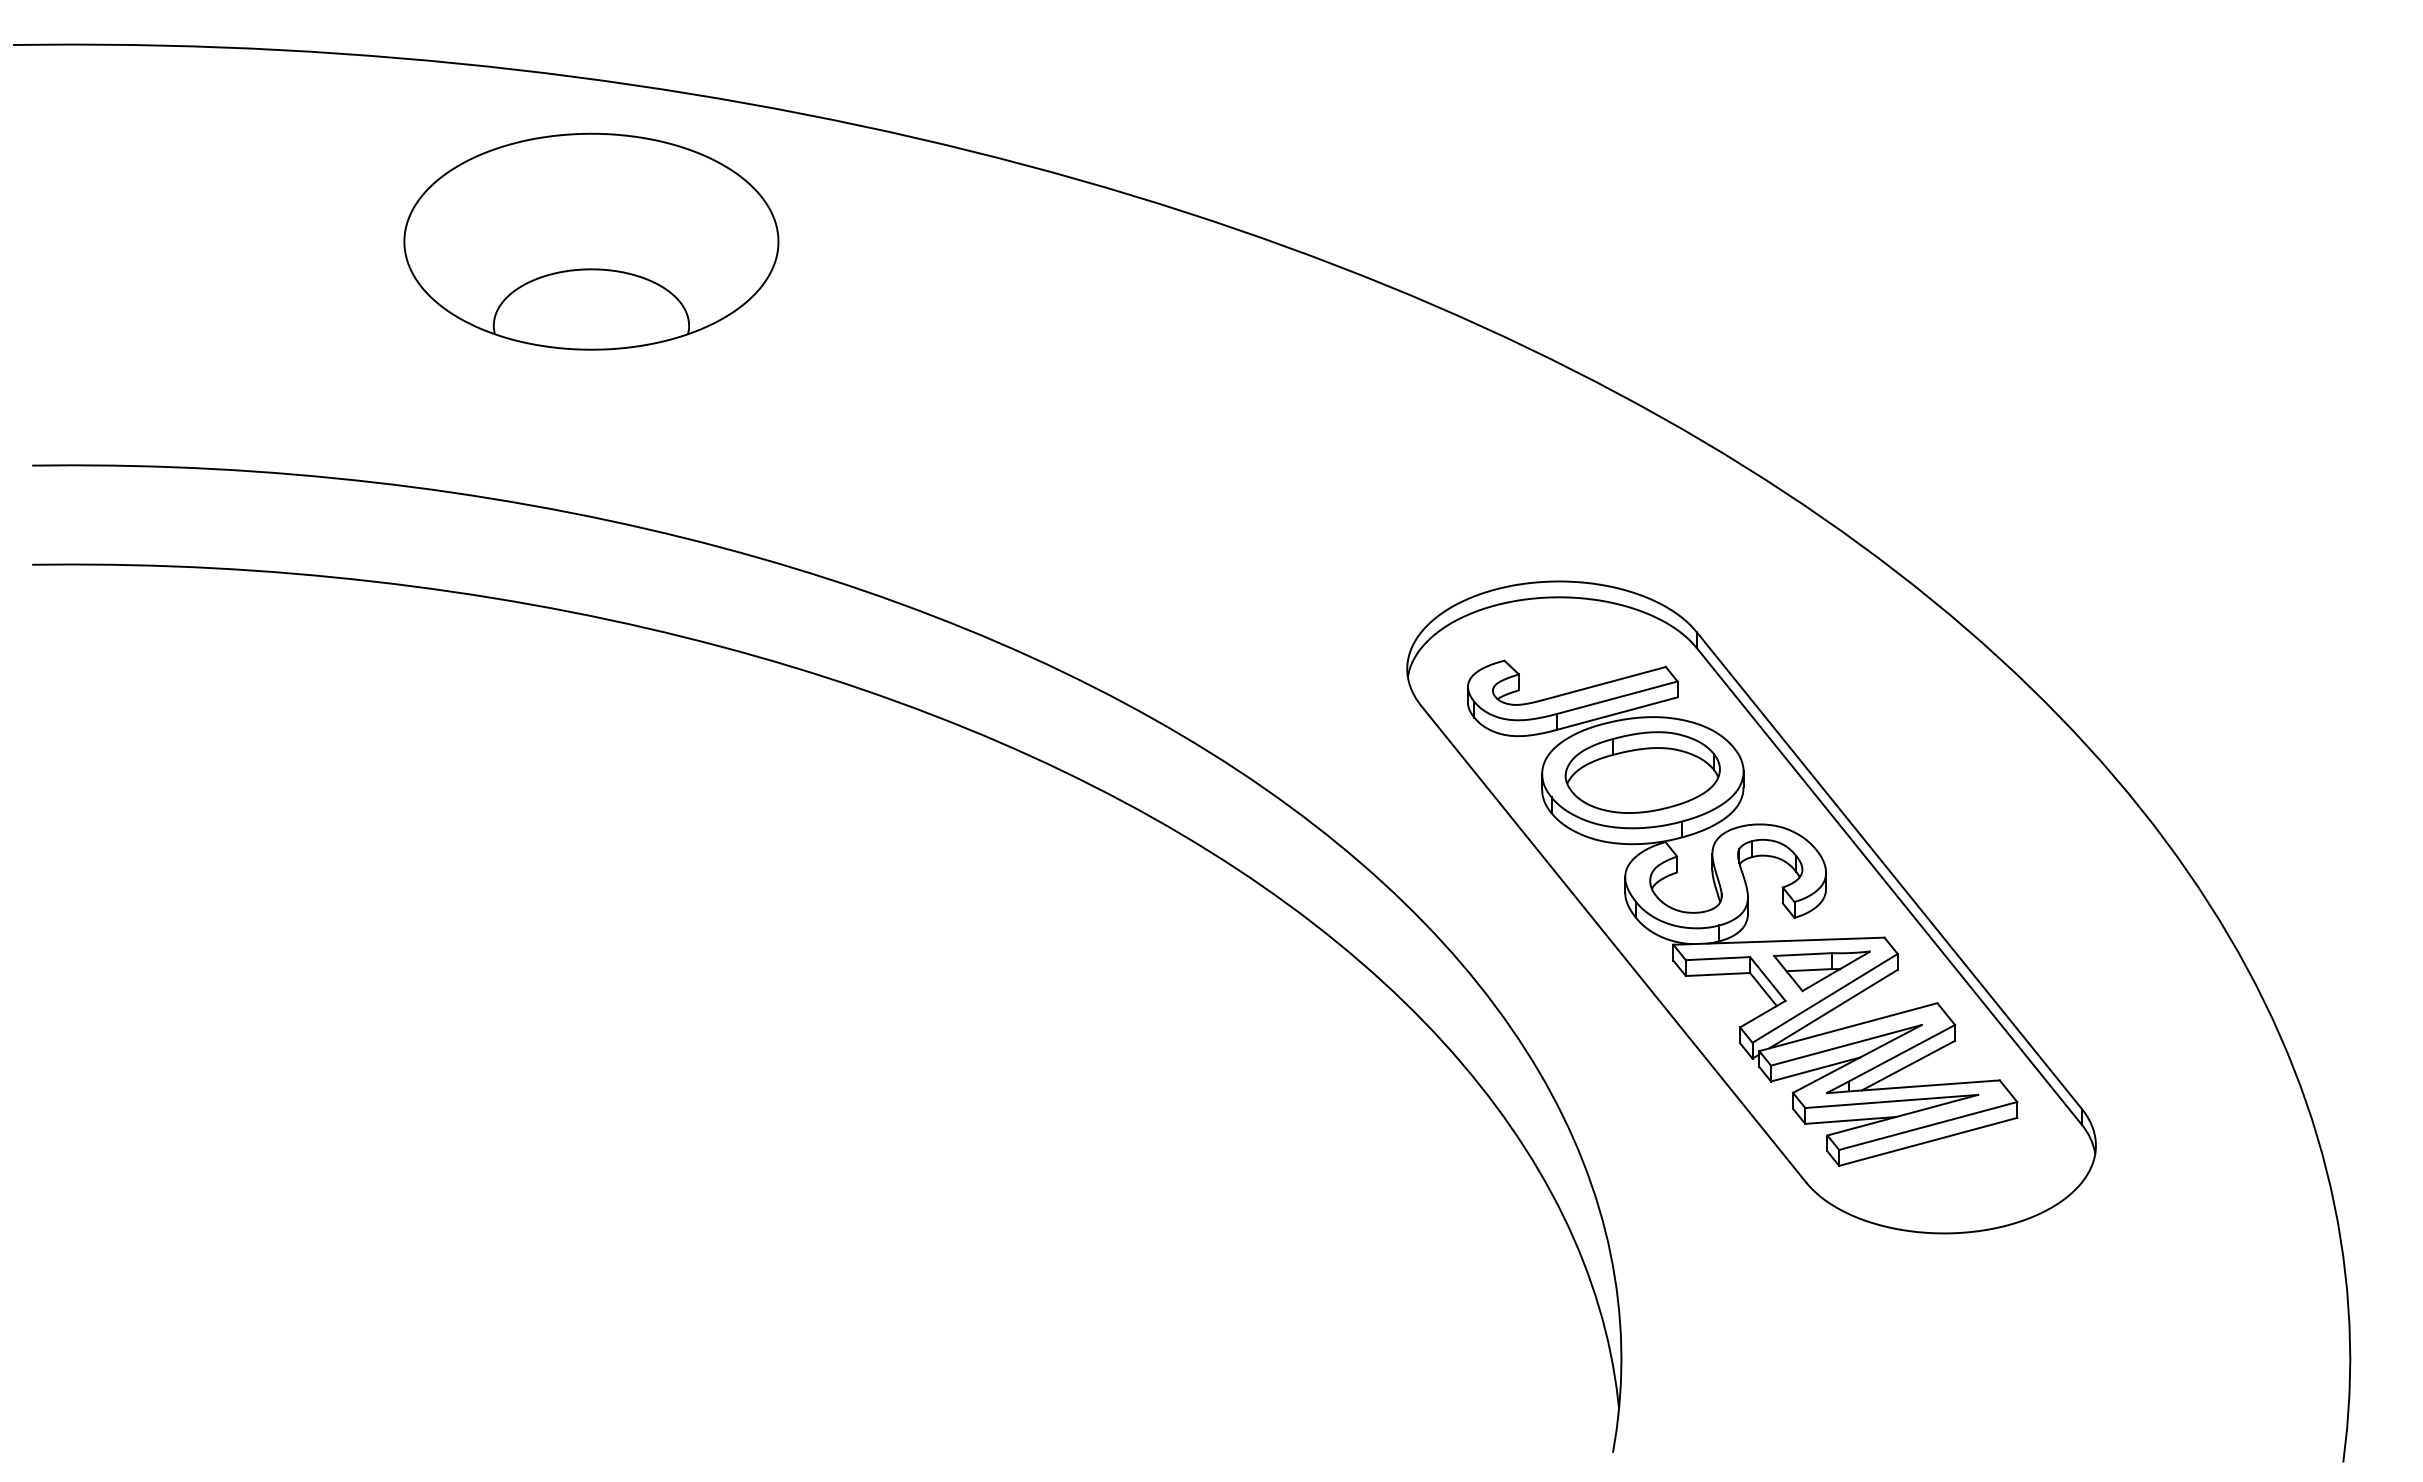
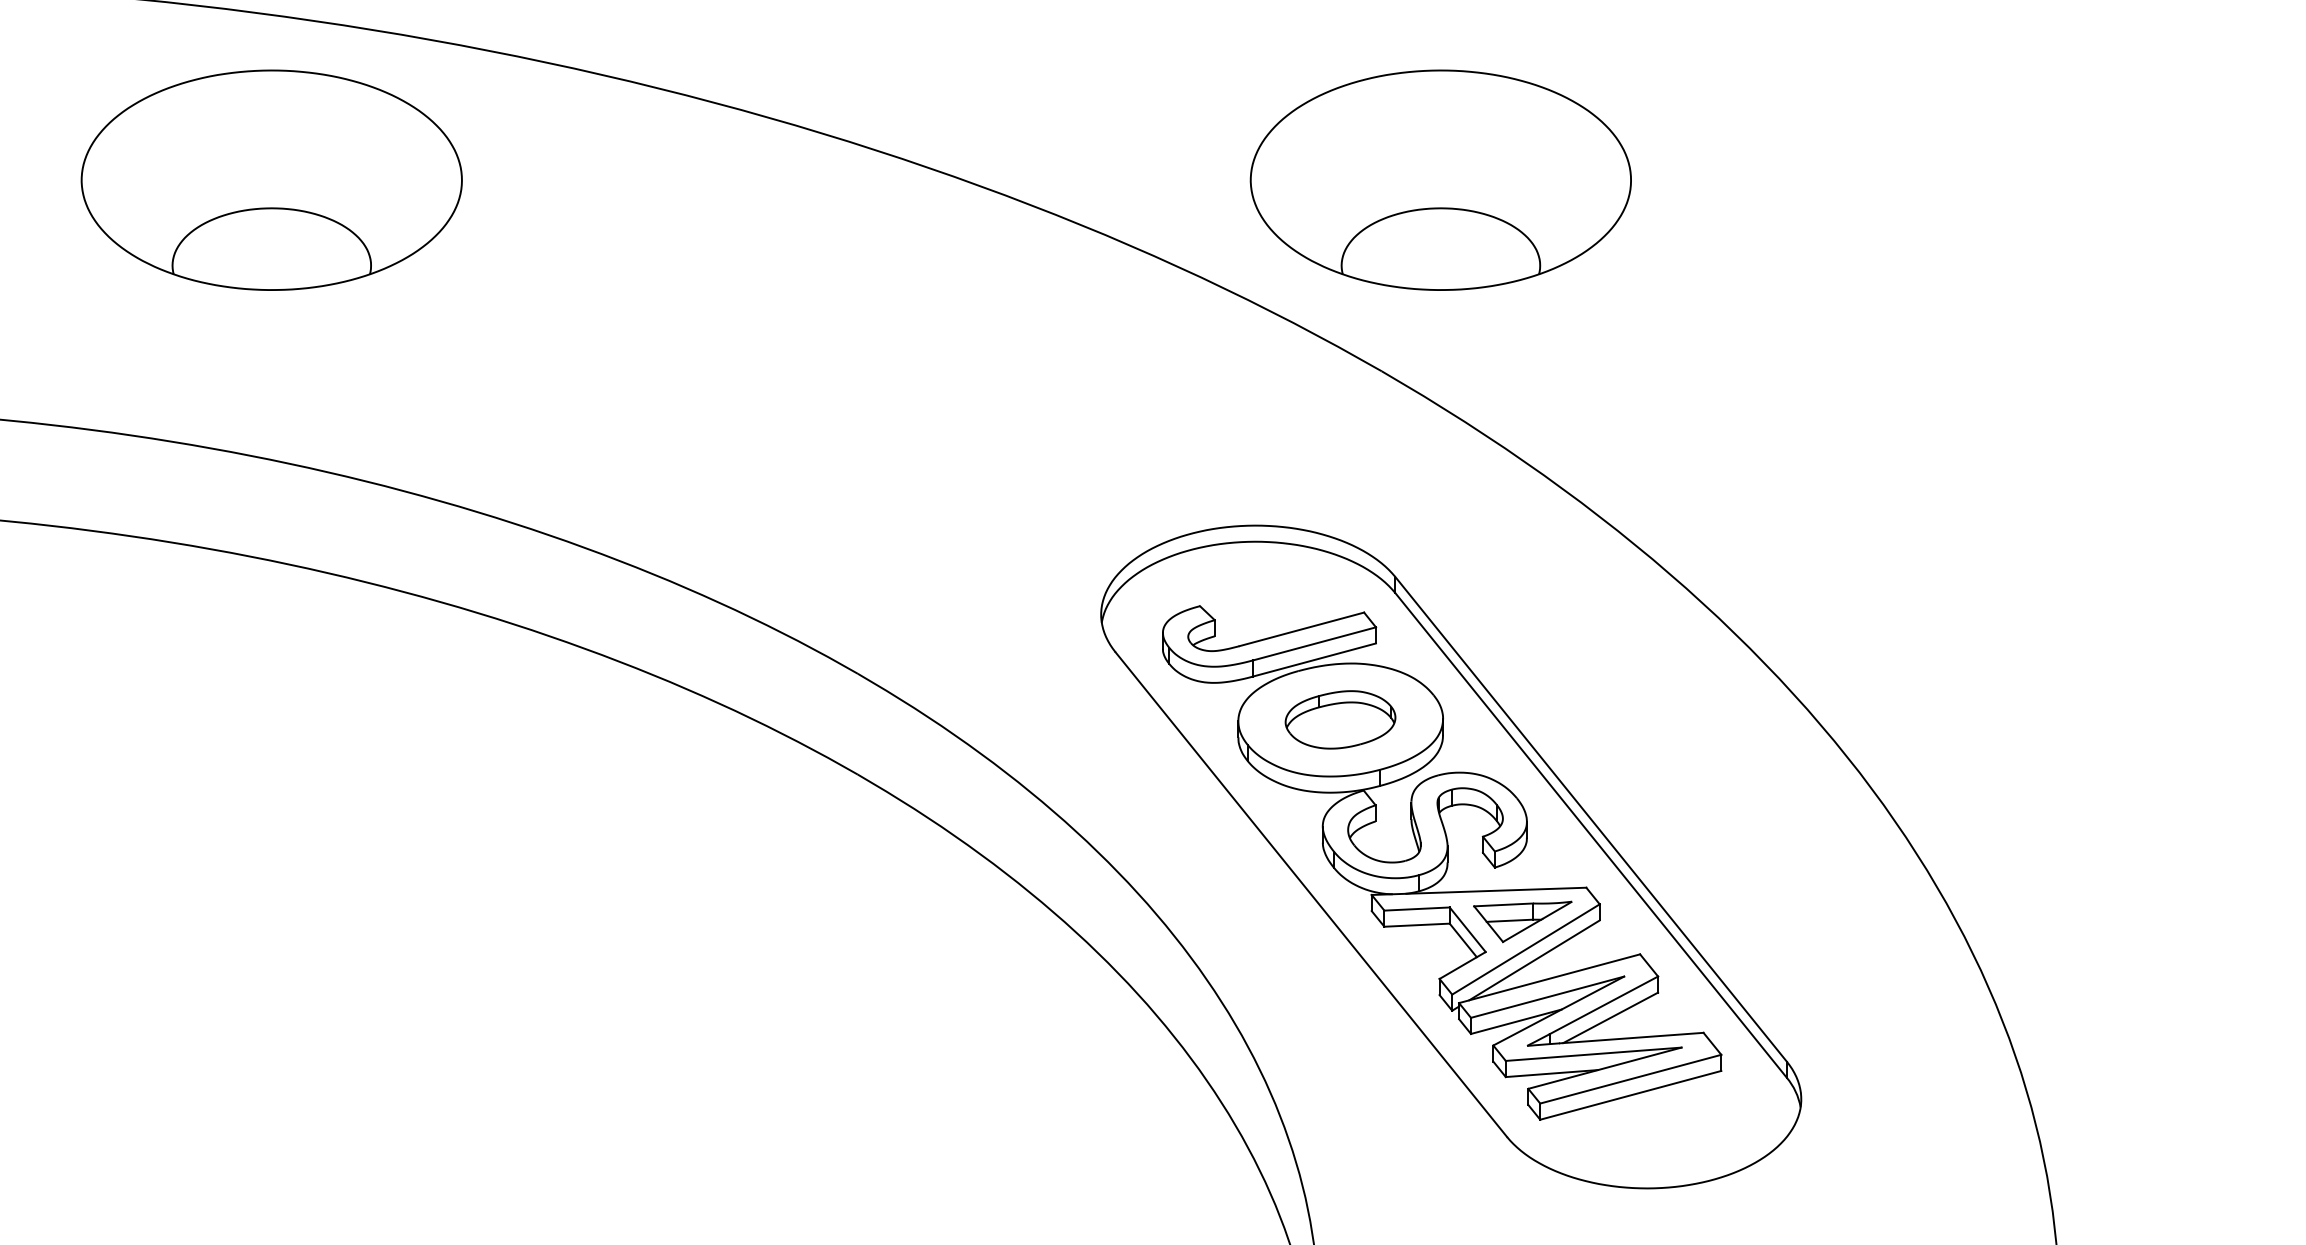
part: (1741, 241) -> (1440, 180), added
part: (1642, 772) -> (1340, 719), size x0.7

